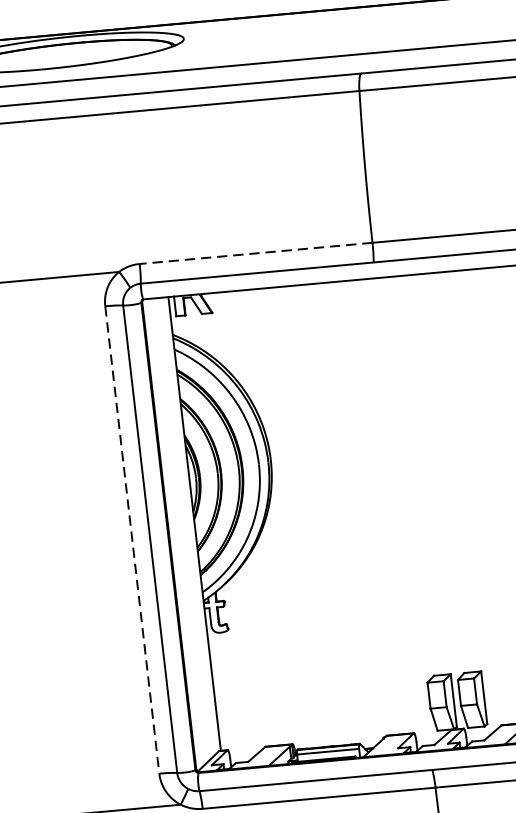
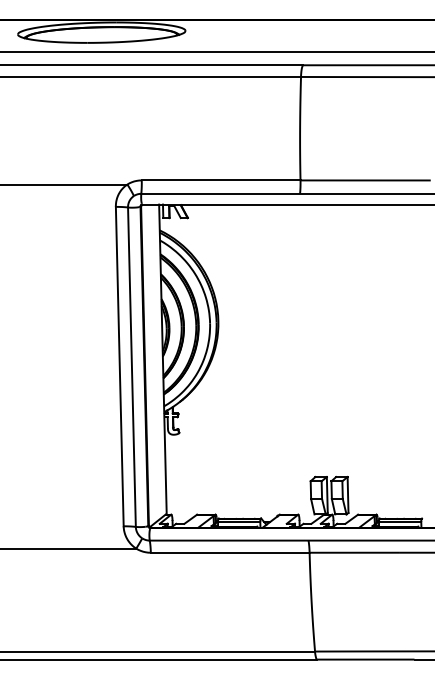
line: (255, 253) -> (220, 180), dashed -> solid
line: (131, 539) -> (119, 366), dashed -> solid

